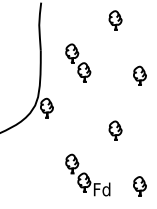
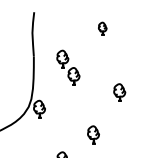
part: (115, 20) -> (102, 28), size x0.7
part: (139, 75) -> (119, 92), moved
part: (115, 130) -> (93, 134), moved

